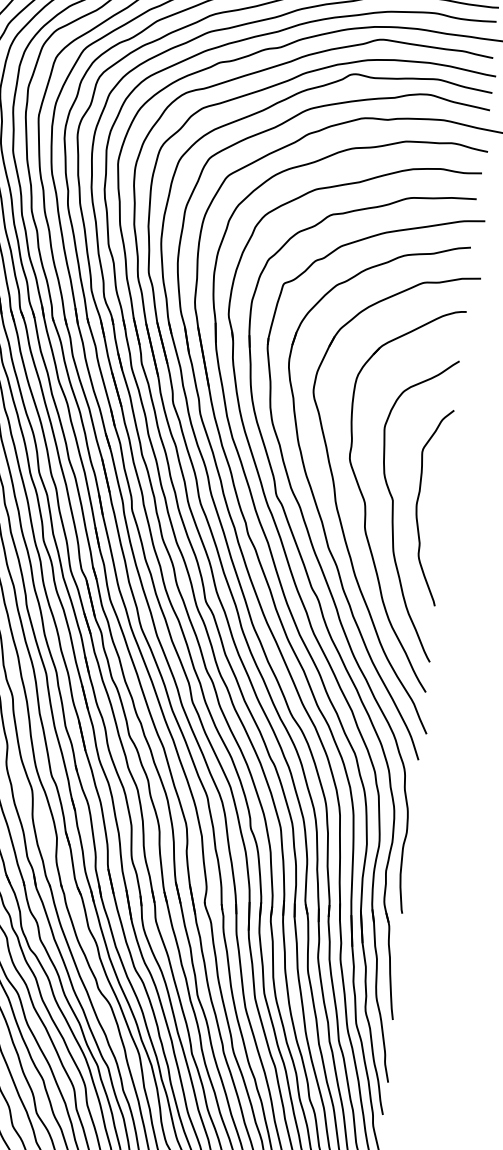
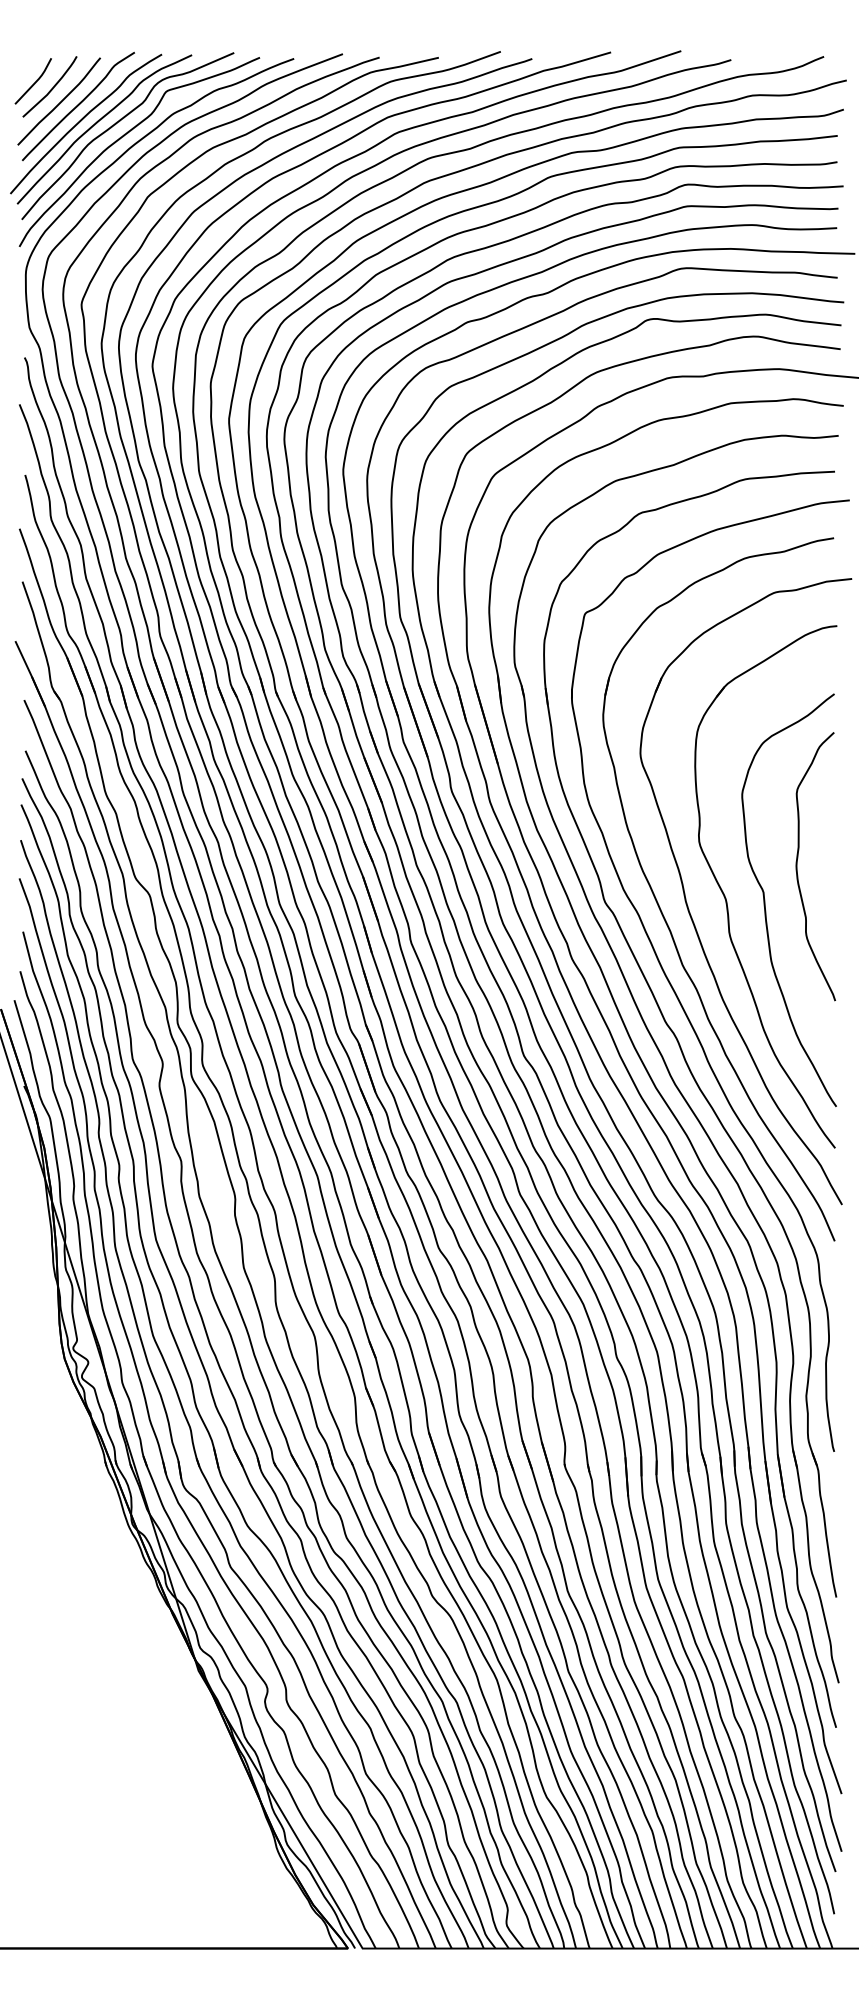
curve: (417, 505) -> (797, 866), moved

